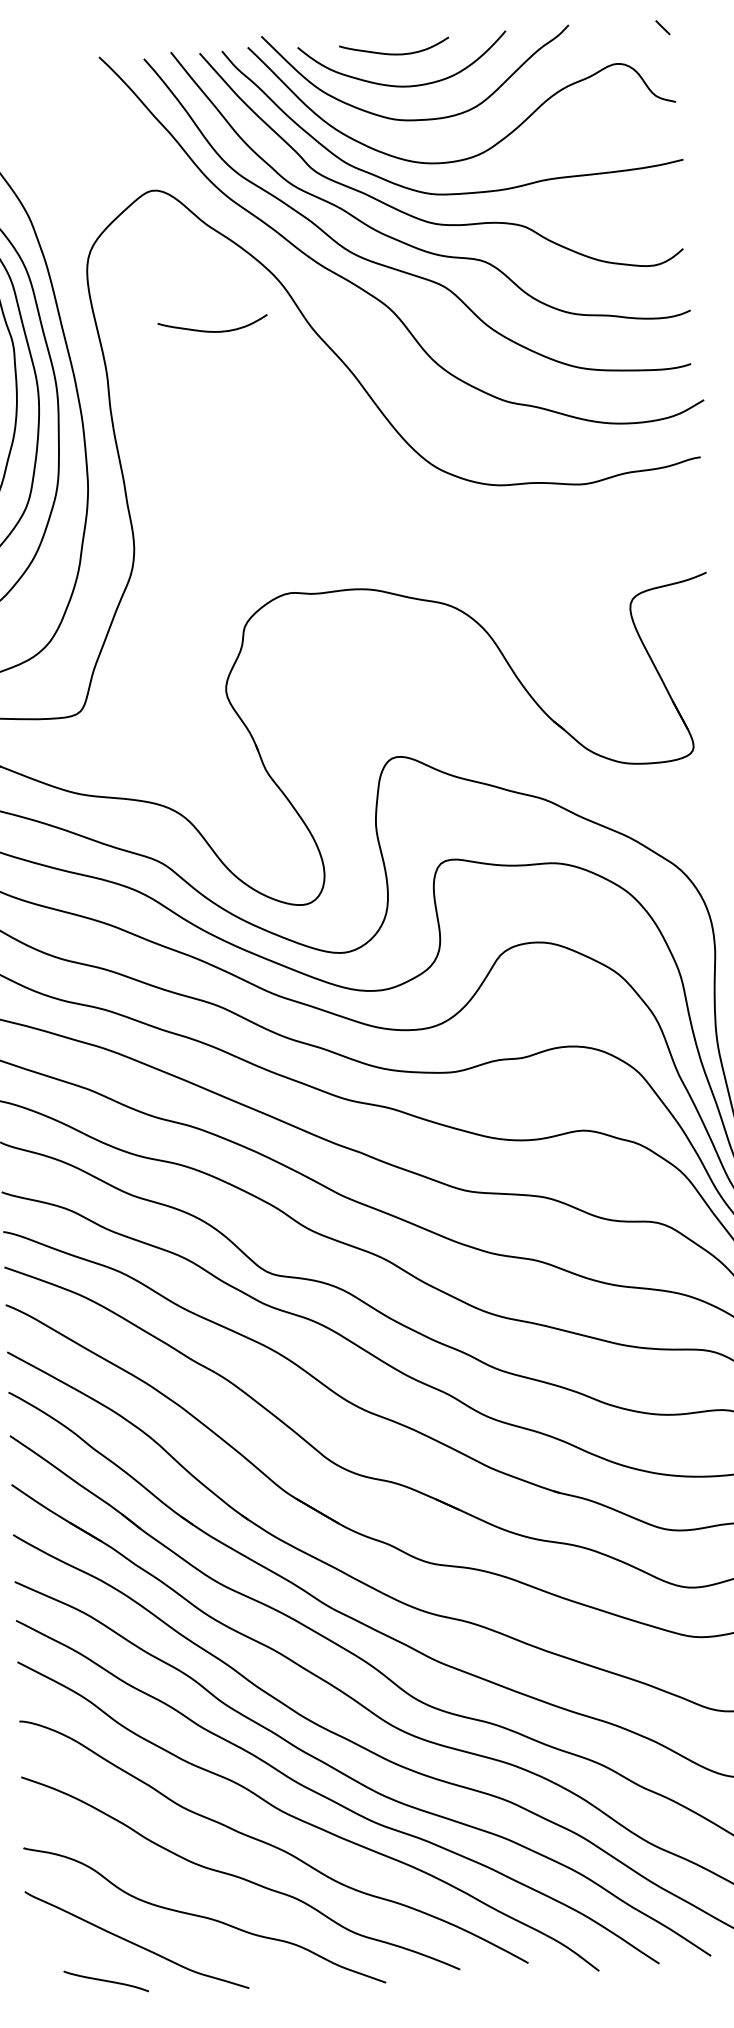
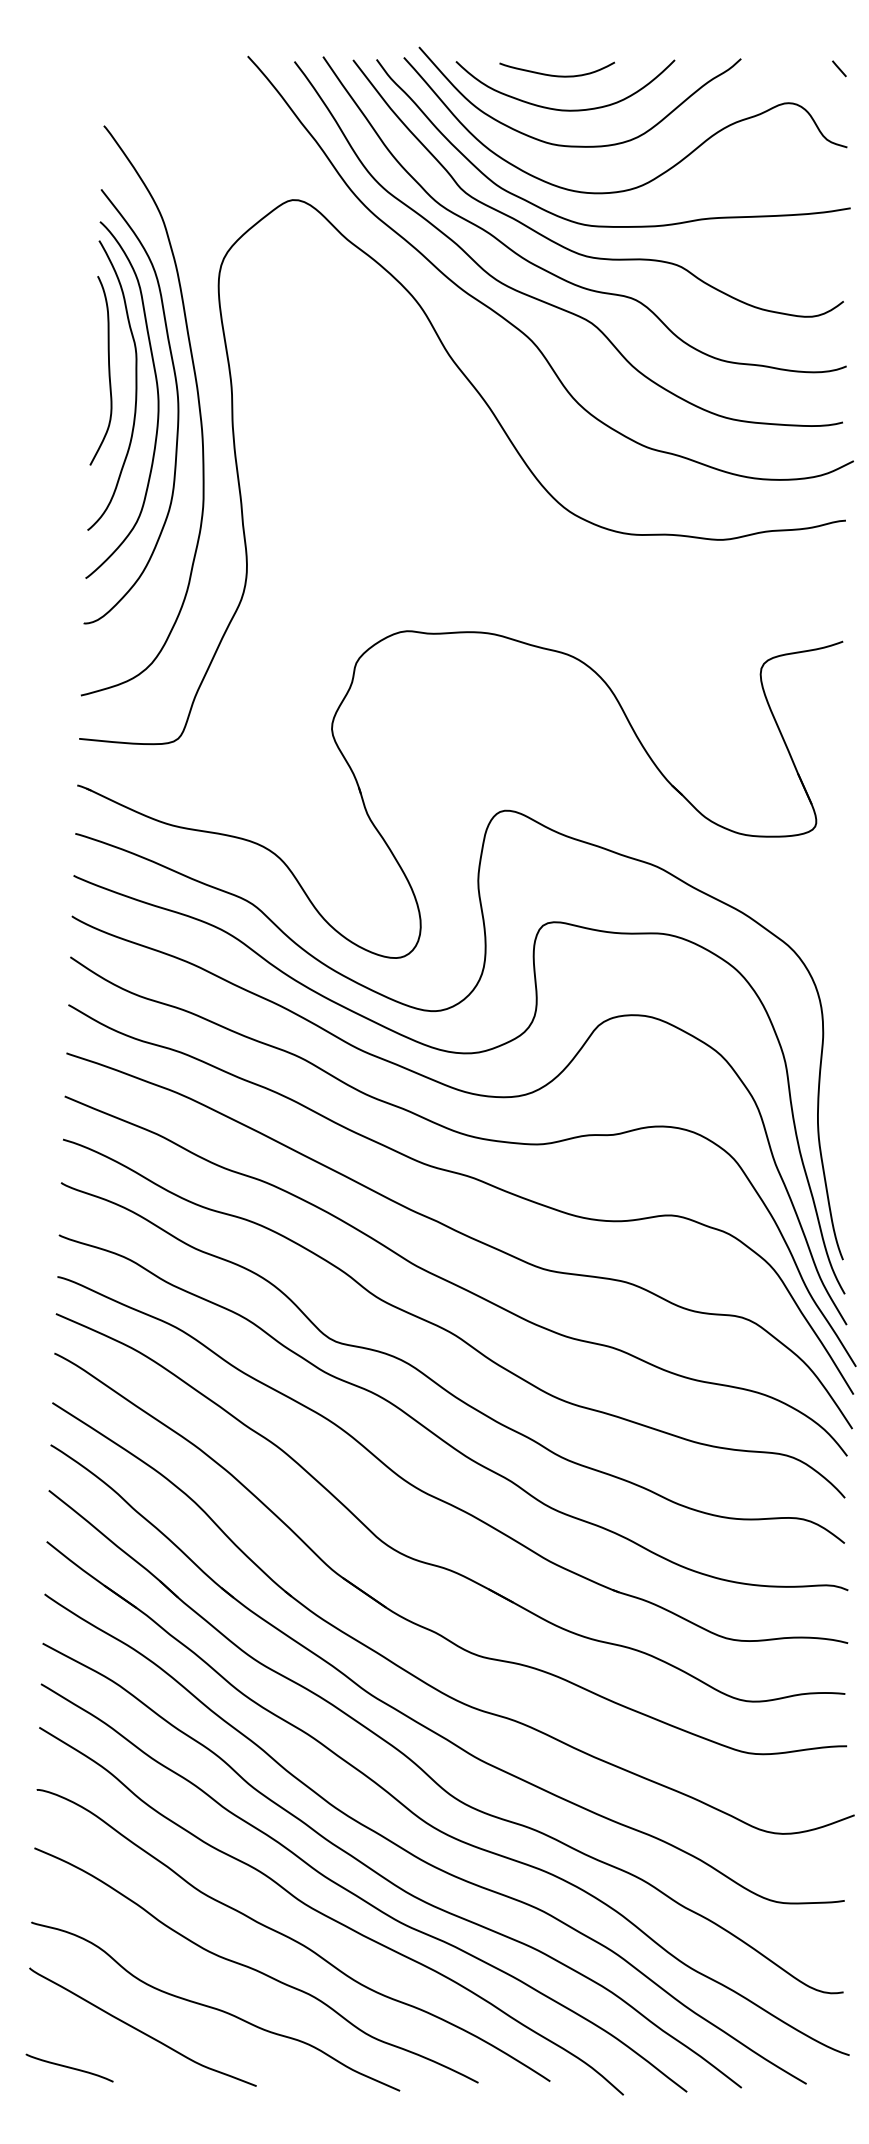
curve: (212, 331) -> (345, 351), removed
curve: (106, 1980) -> (69, 2067), moved

